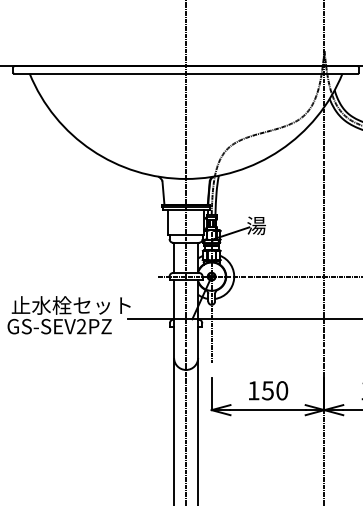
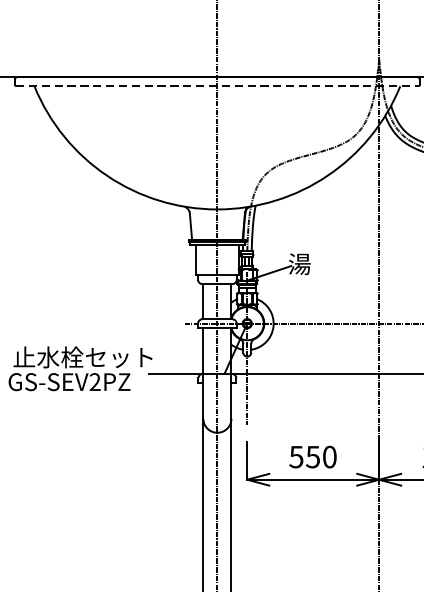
line: (186, 73) -> (217, 86), solid -> dashed
text: (253, 390) -> (296, 456), 150 -> 550

